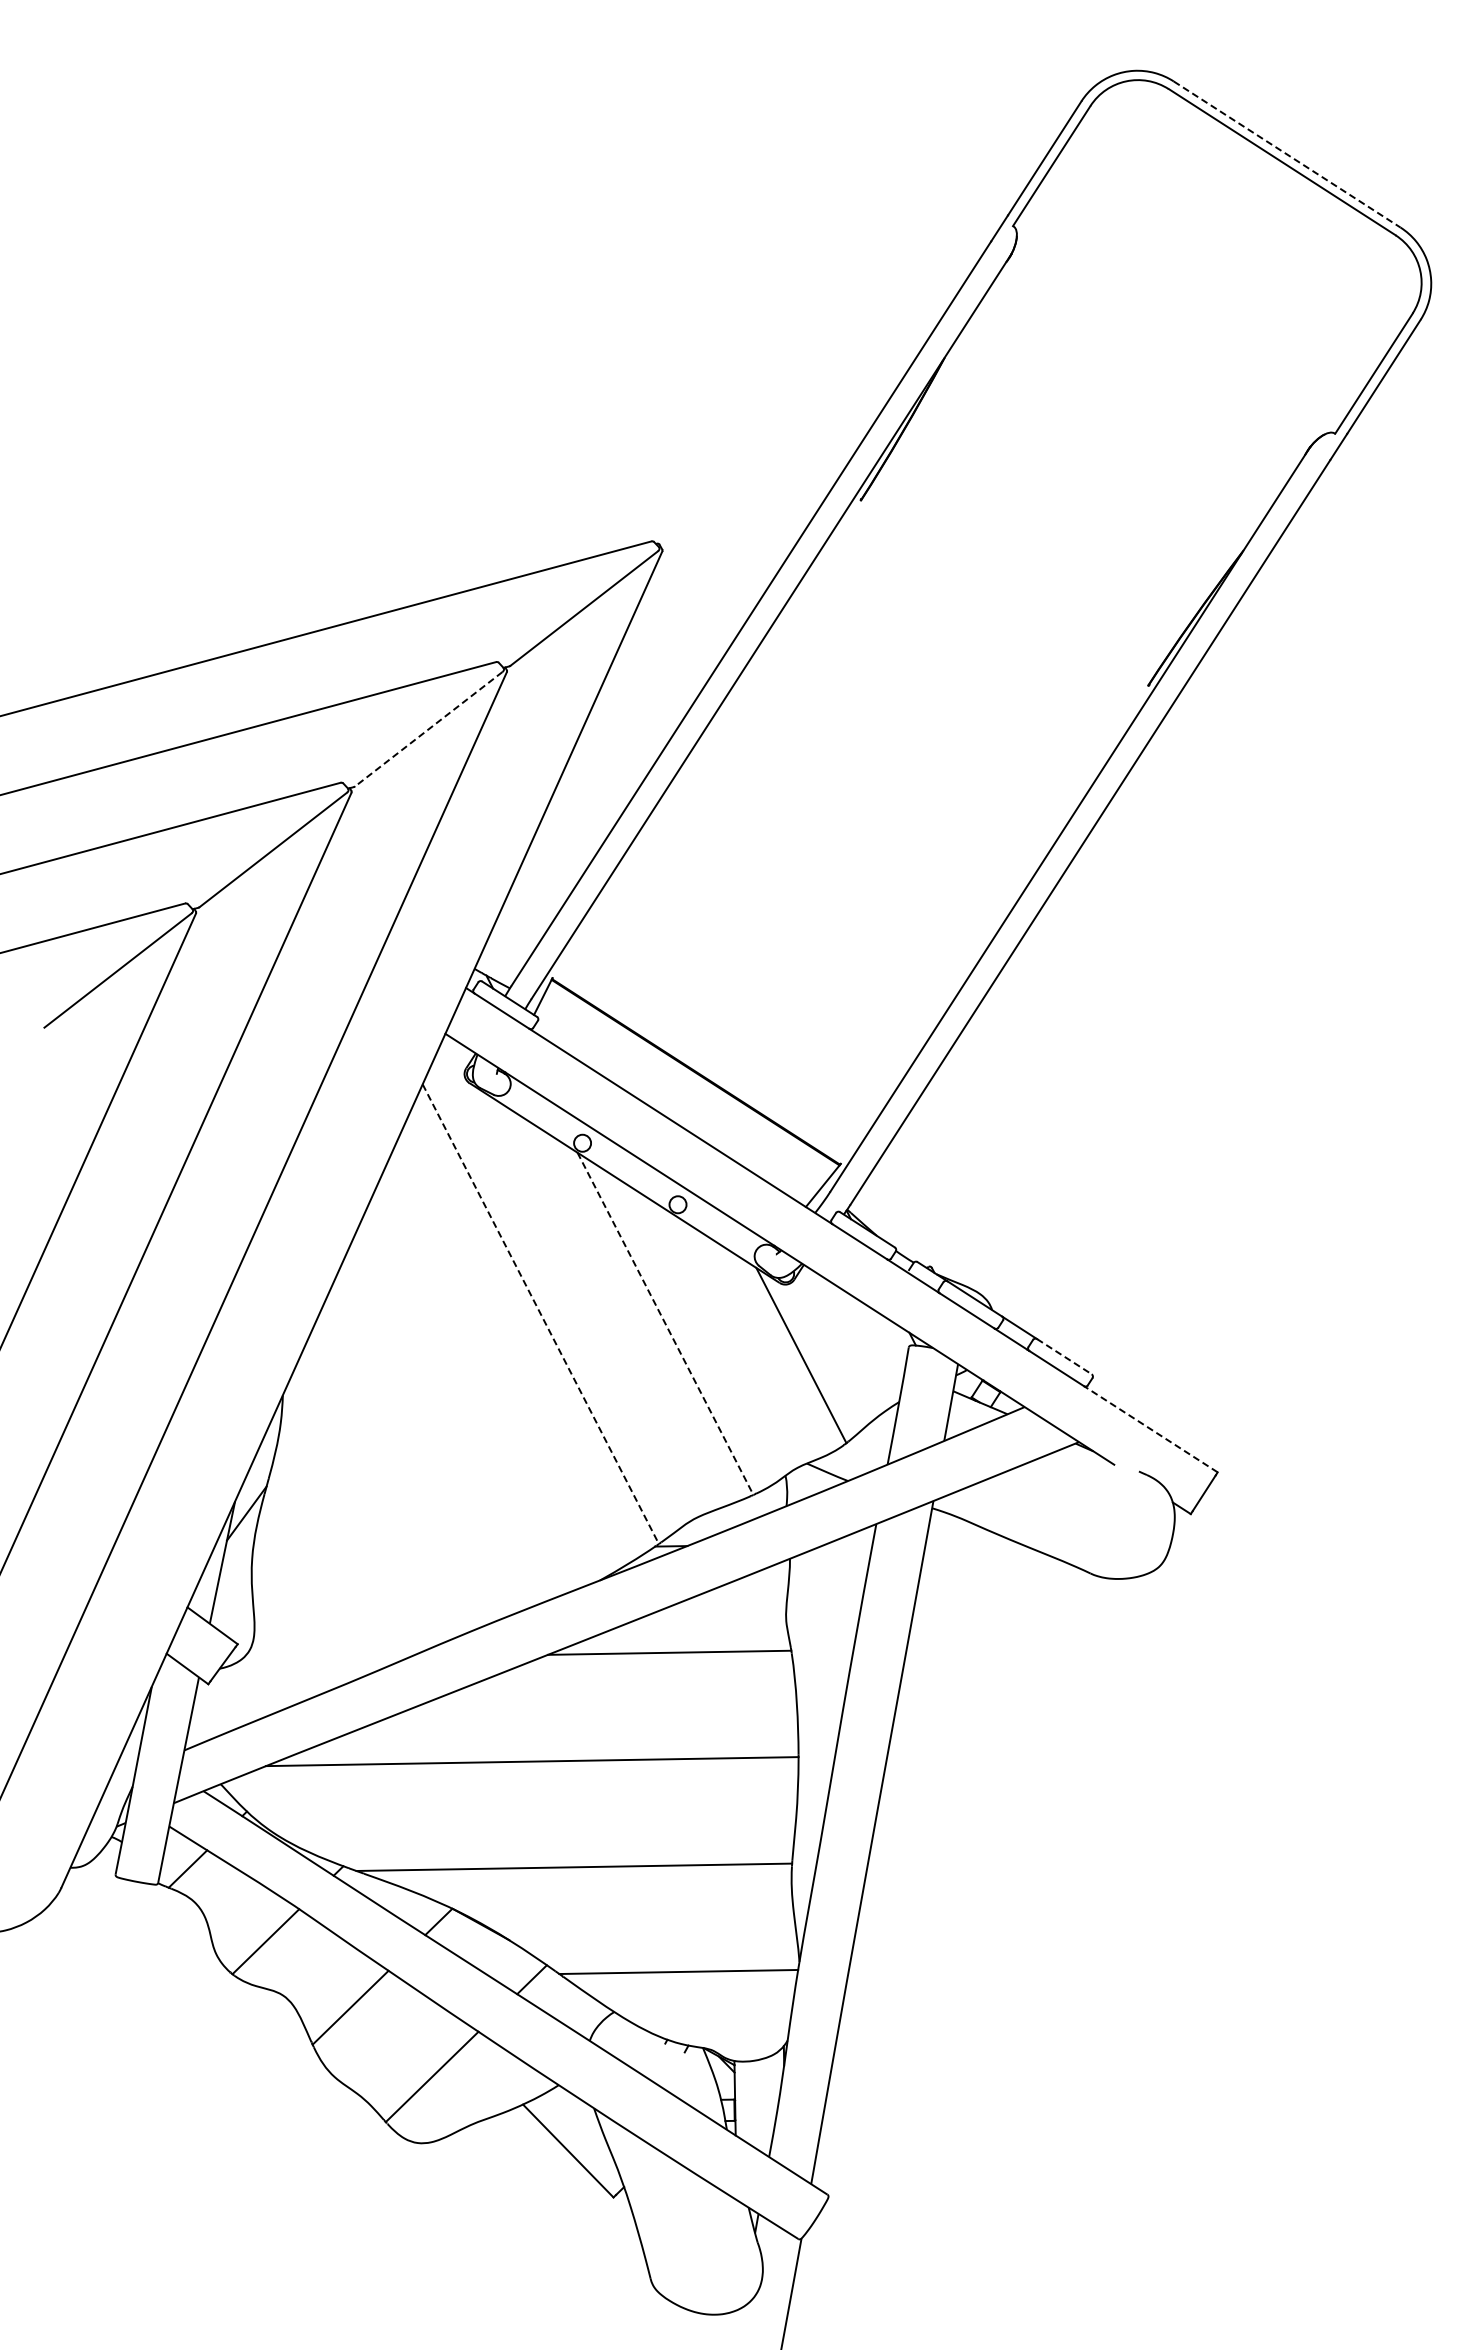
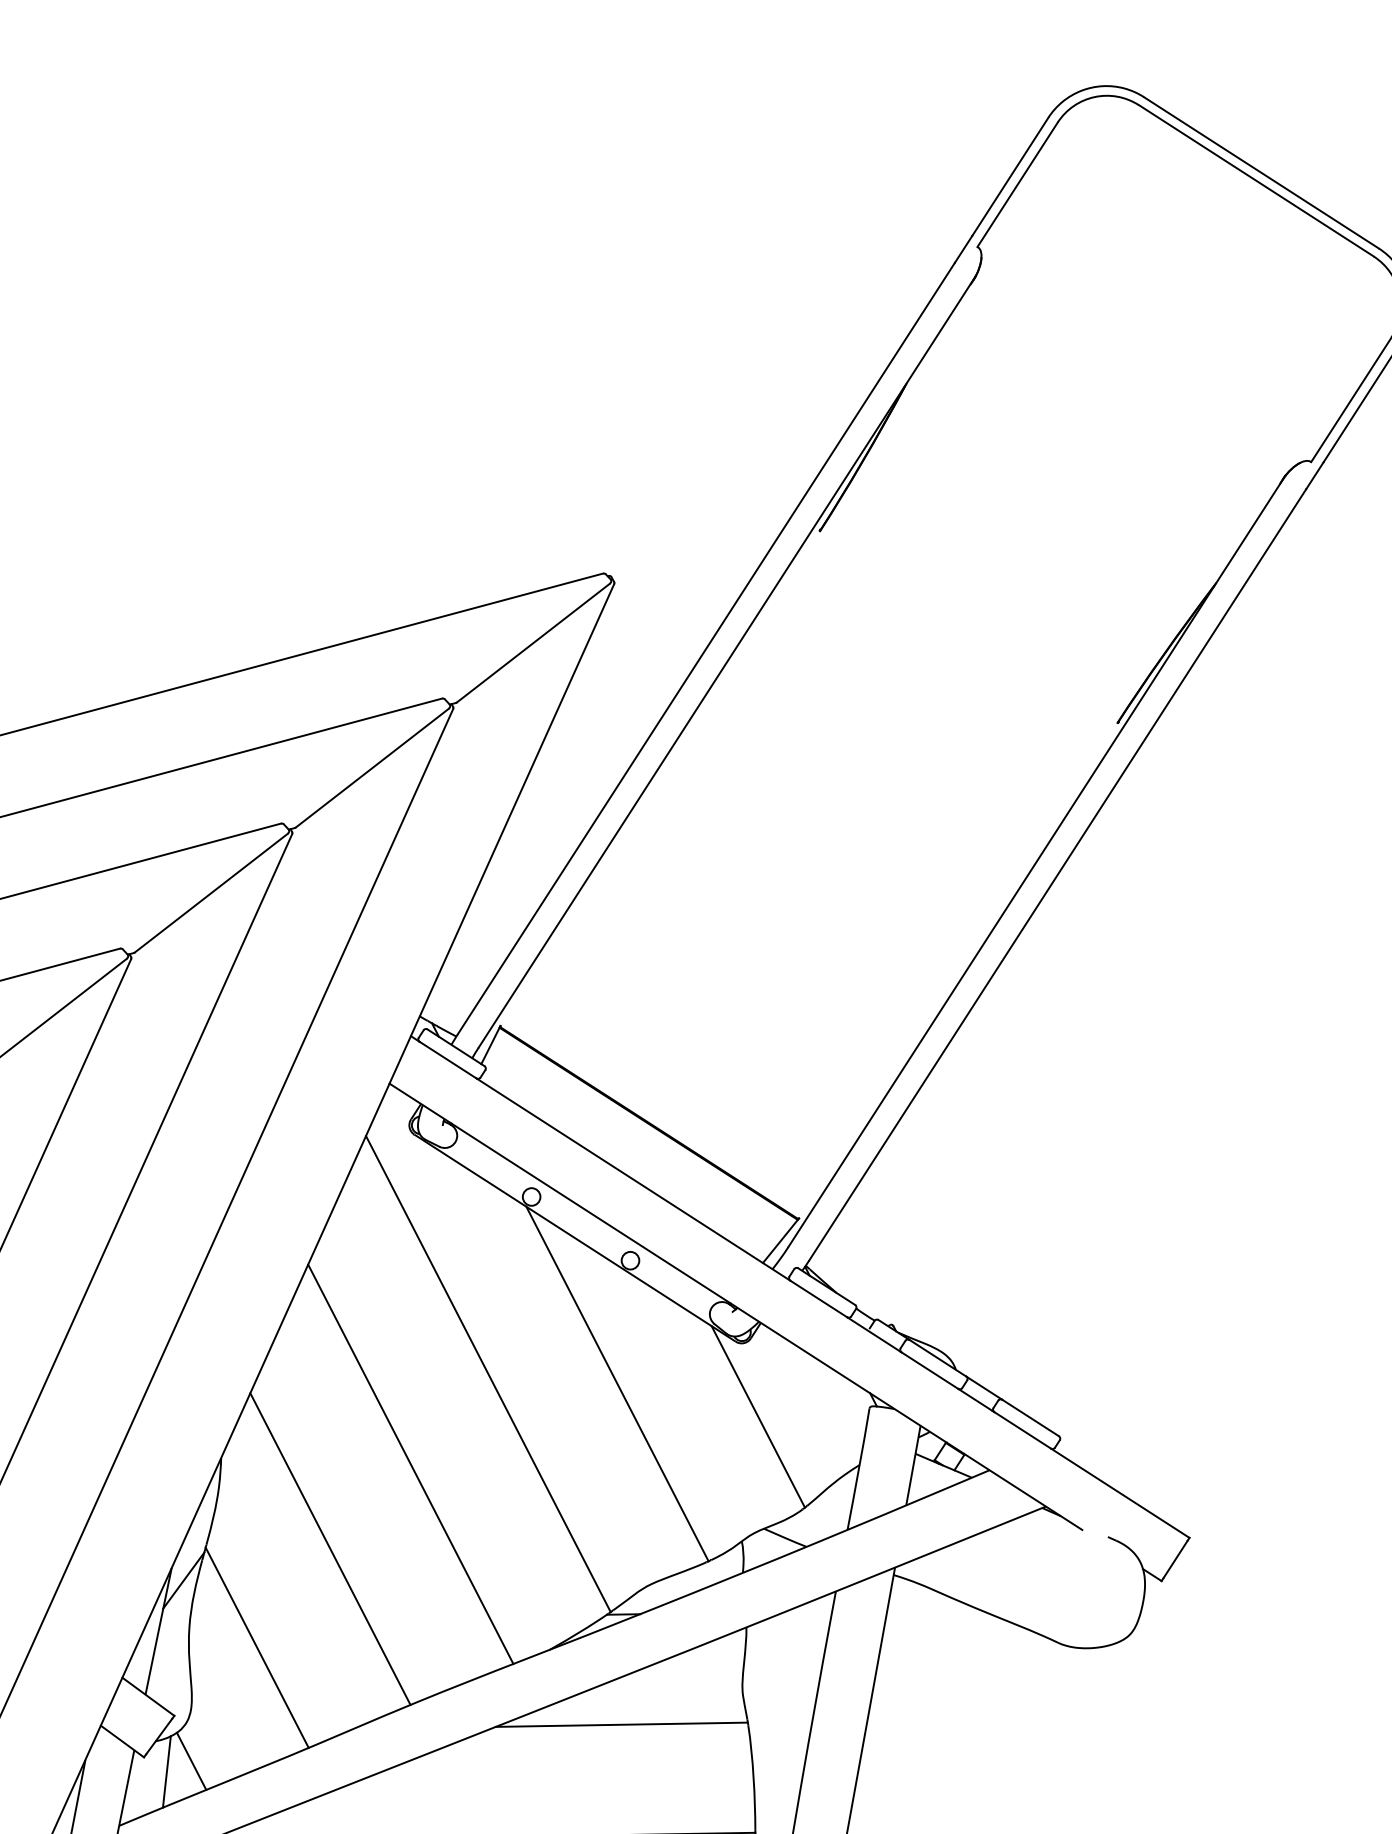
line: (1287, 154) -> (1261, 172), dashed -> solid
line: (428, 729) -> (372, 768), dashed -> solid
line: (541, 1314) -> (489, 1374), dashed -> solid
line: (665, 1324) -> (617, 1384), dashed -> solid
line: (1064, 1356) -> (1030, 1417), dashed -> solid
line: (465, 1401) -> (410, 1464), added
line: (1150, 1429) -> (1119, 1493), dashed -> solid
line: (388, 1482) -> (330, 1548), added
line: (317, 1578) -> (257, 1647), added
line: (254, 1687) -> (191, 1760), added
line: (230, 1697) -> (166, 1771), added

